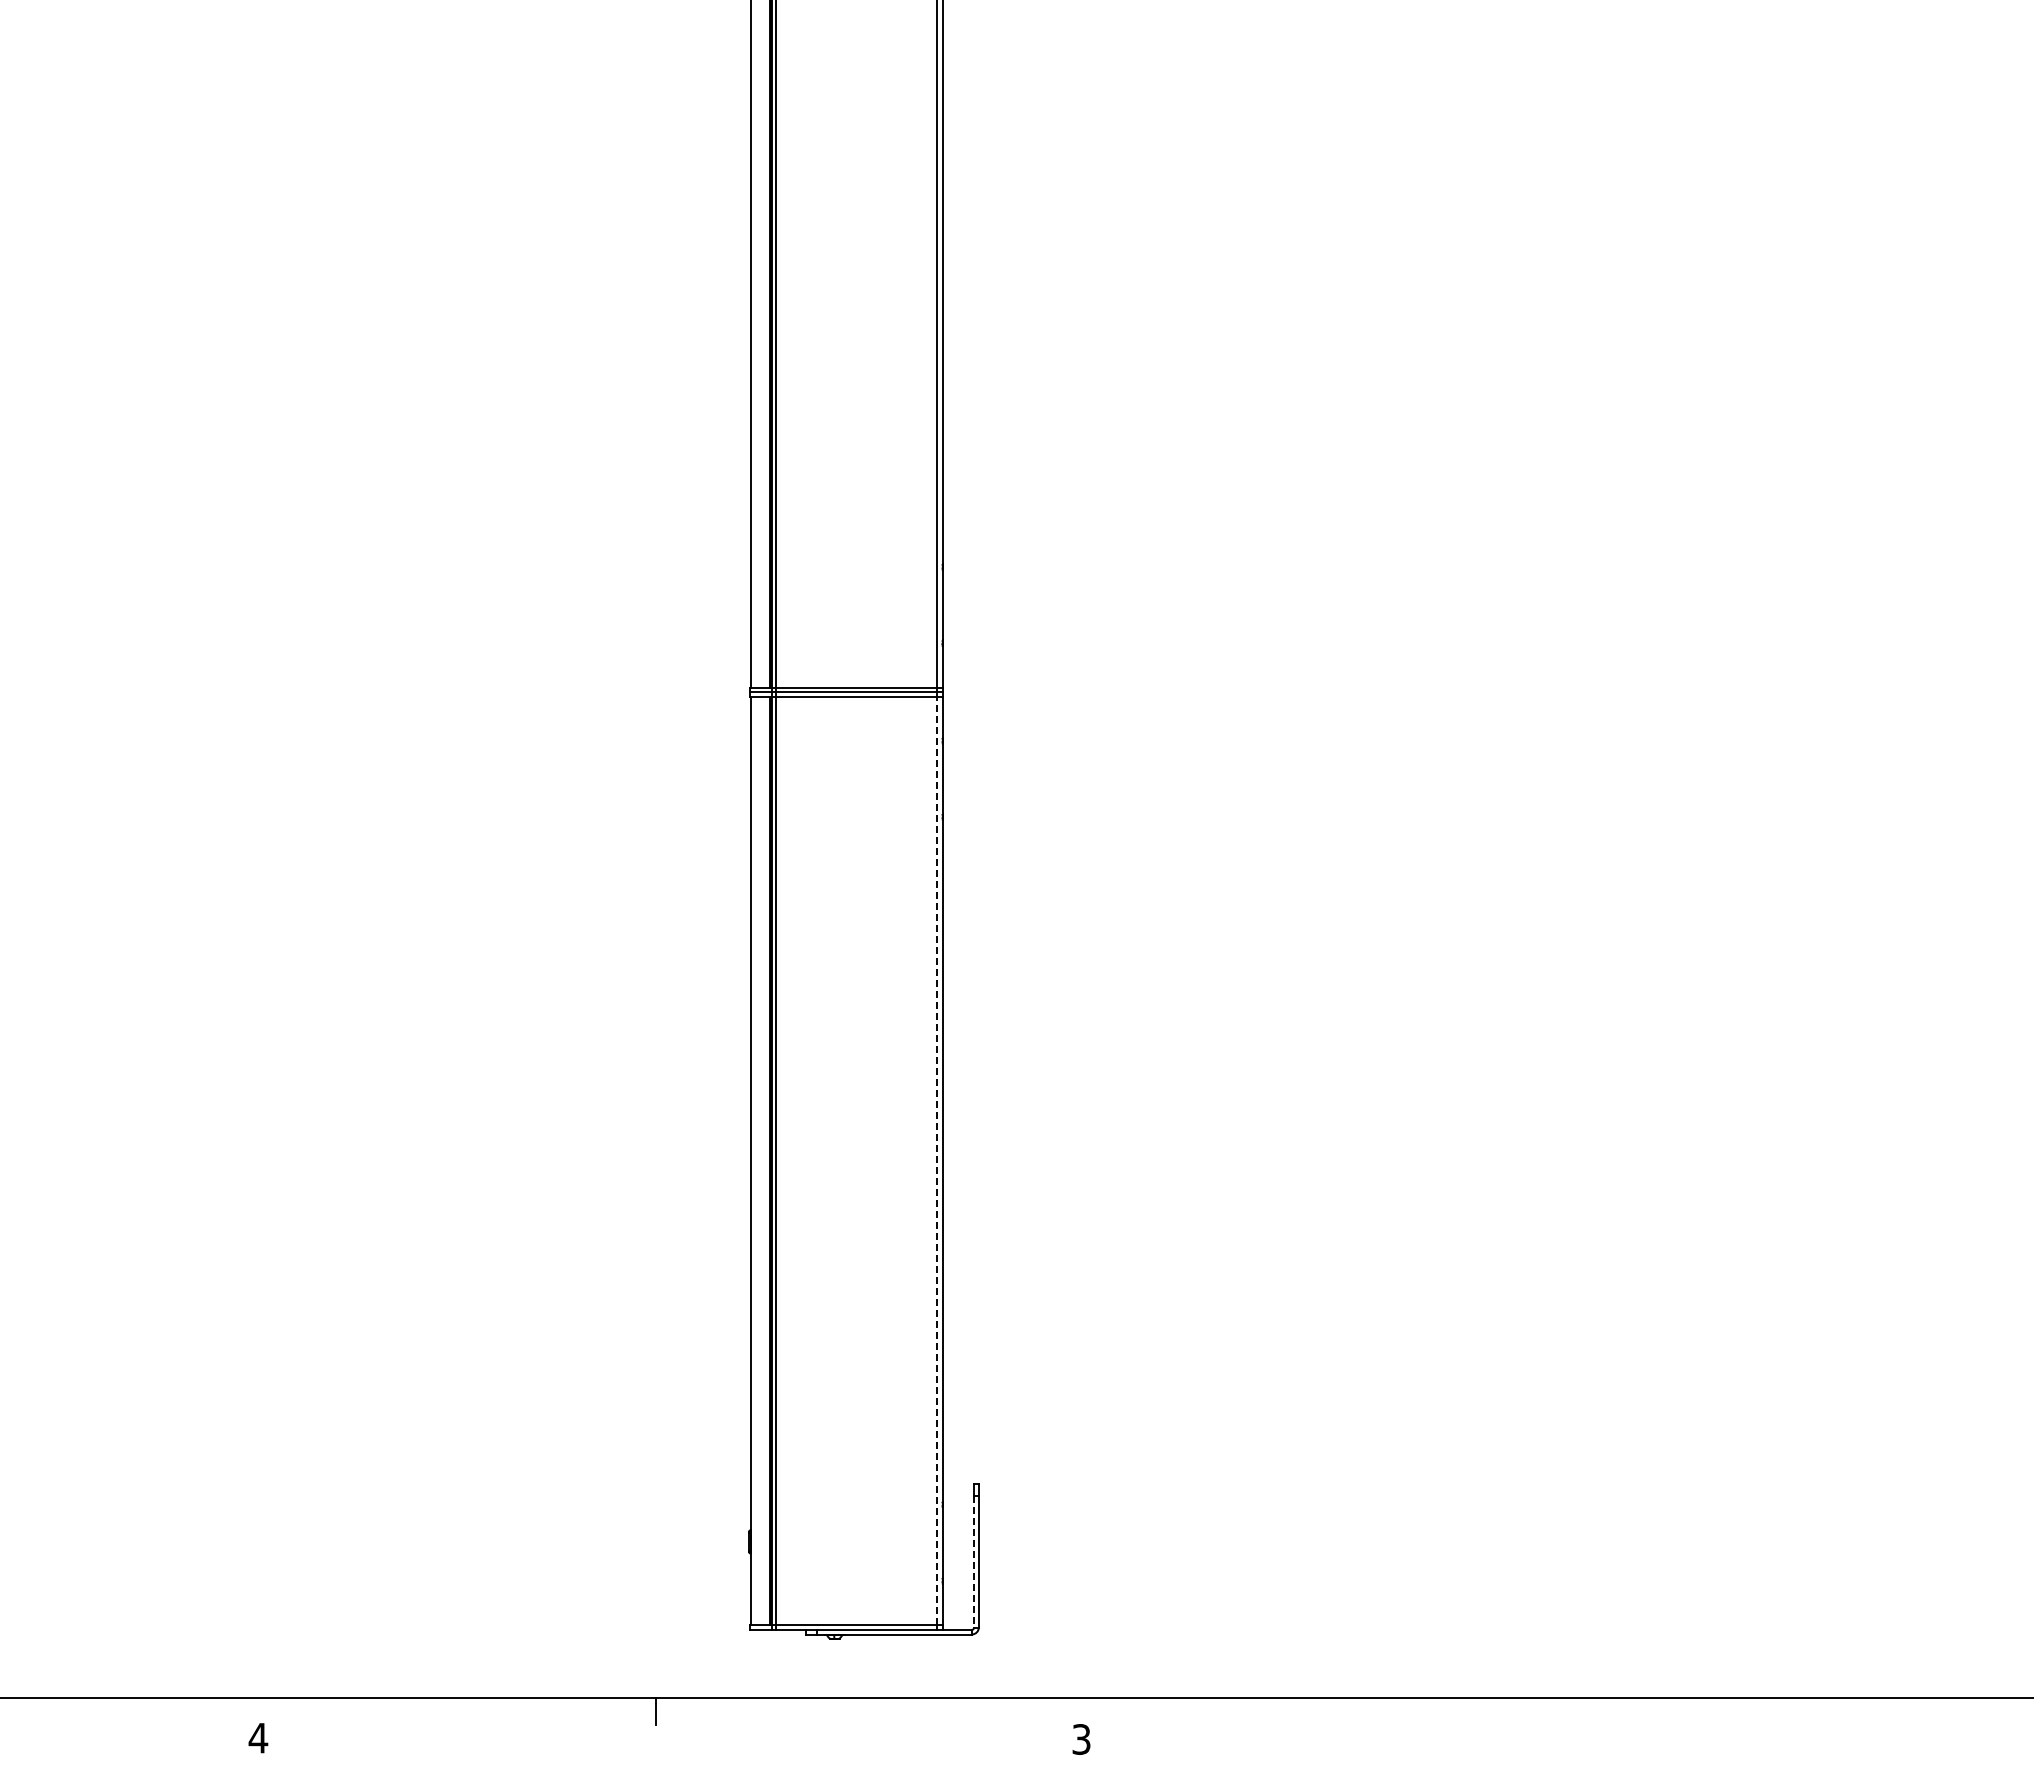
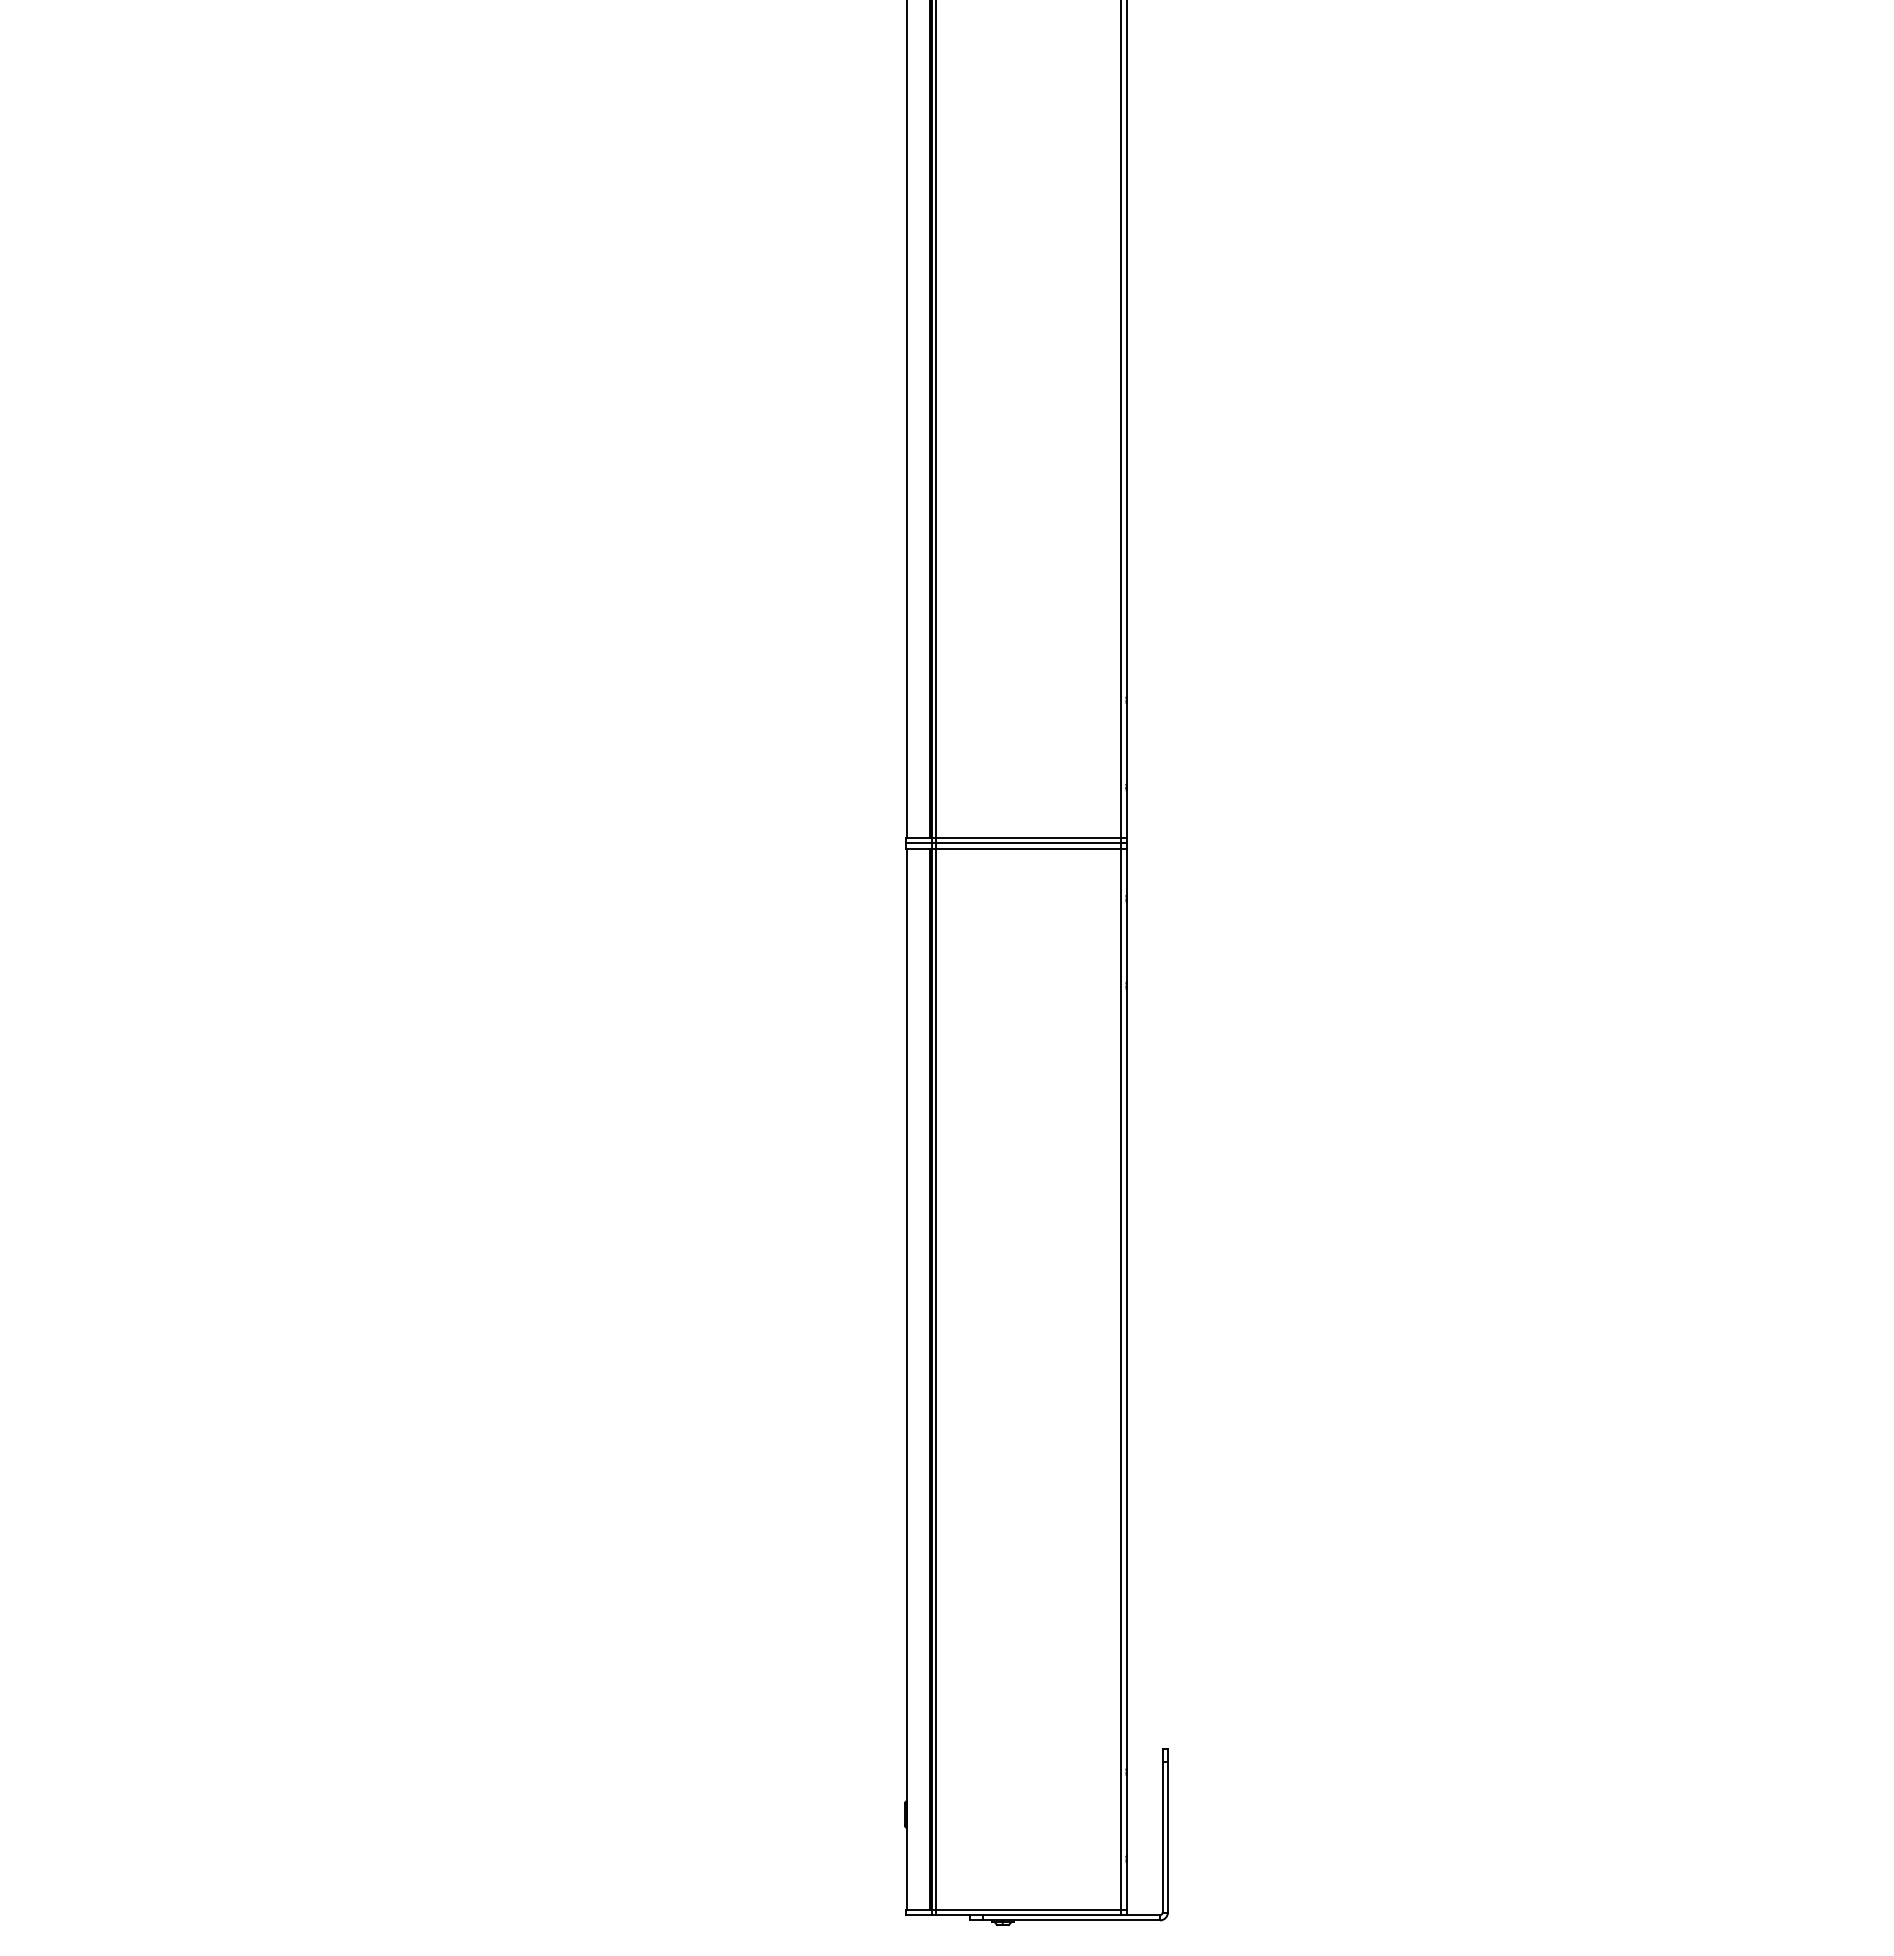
line: (937, 1160) -> (1120, 1378), dashed -> solid
line: (974, 1561) -> (1162, 1836), dashed -> solid

